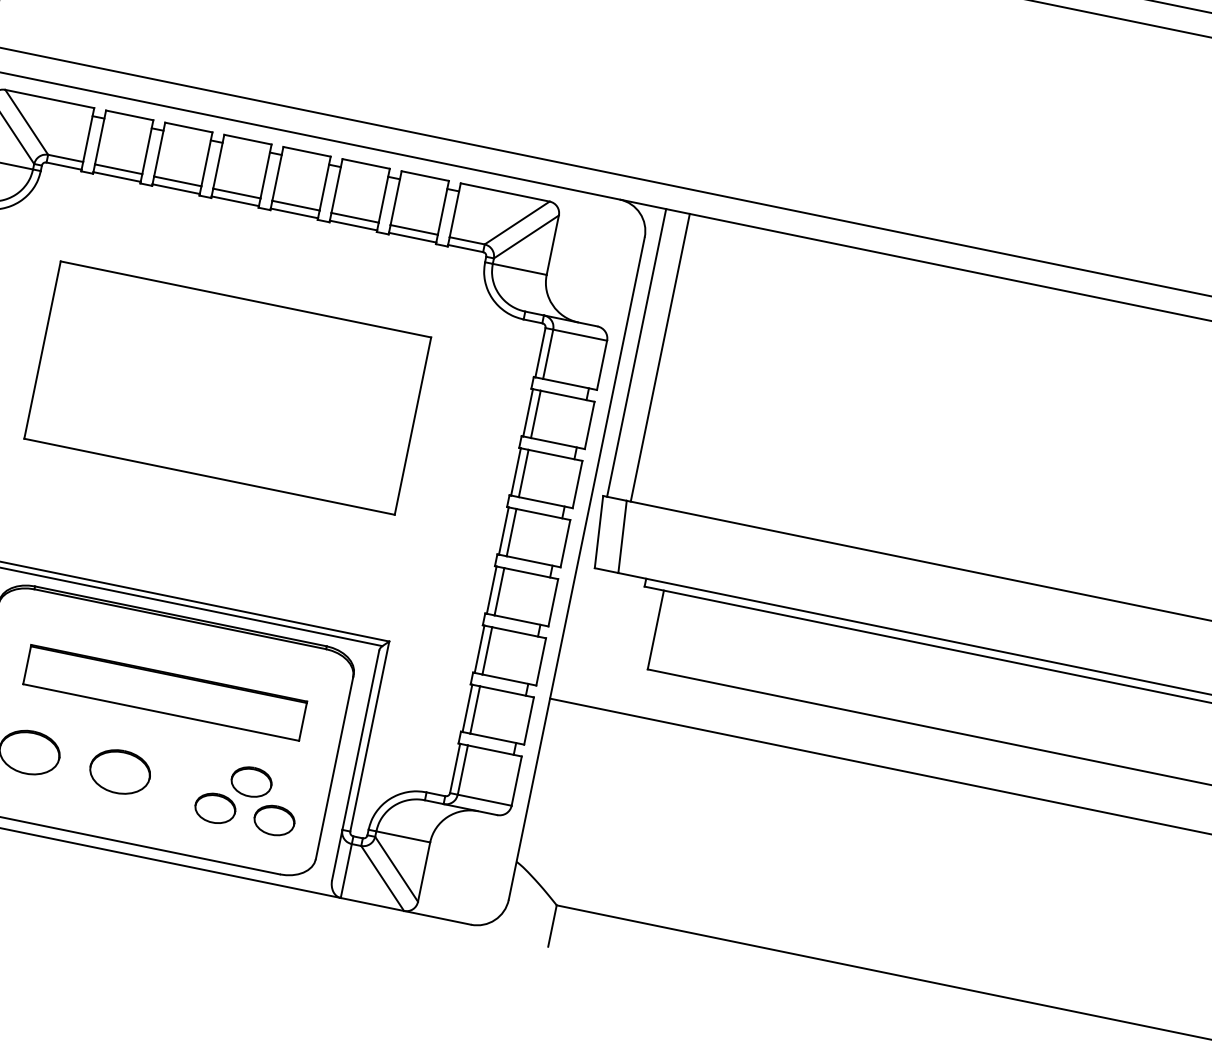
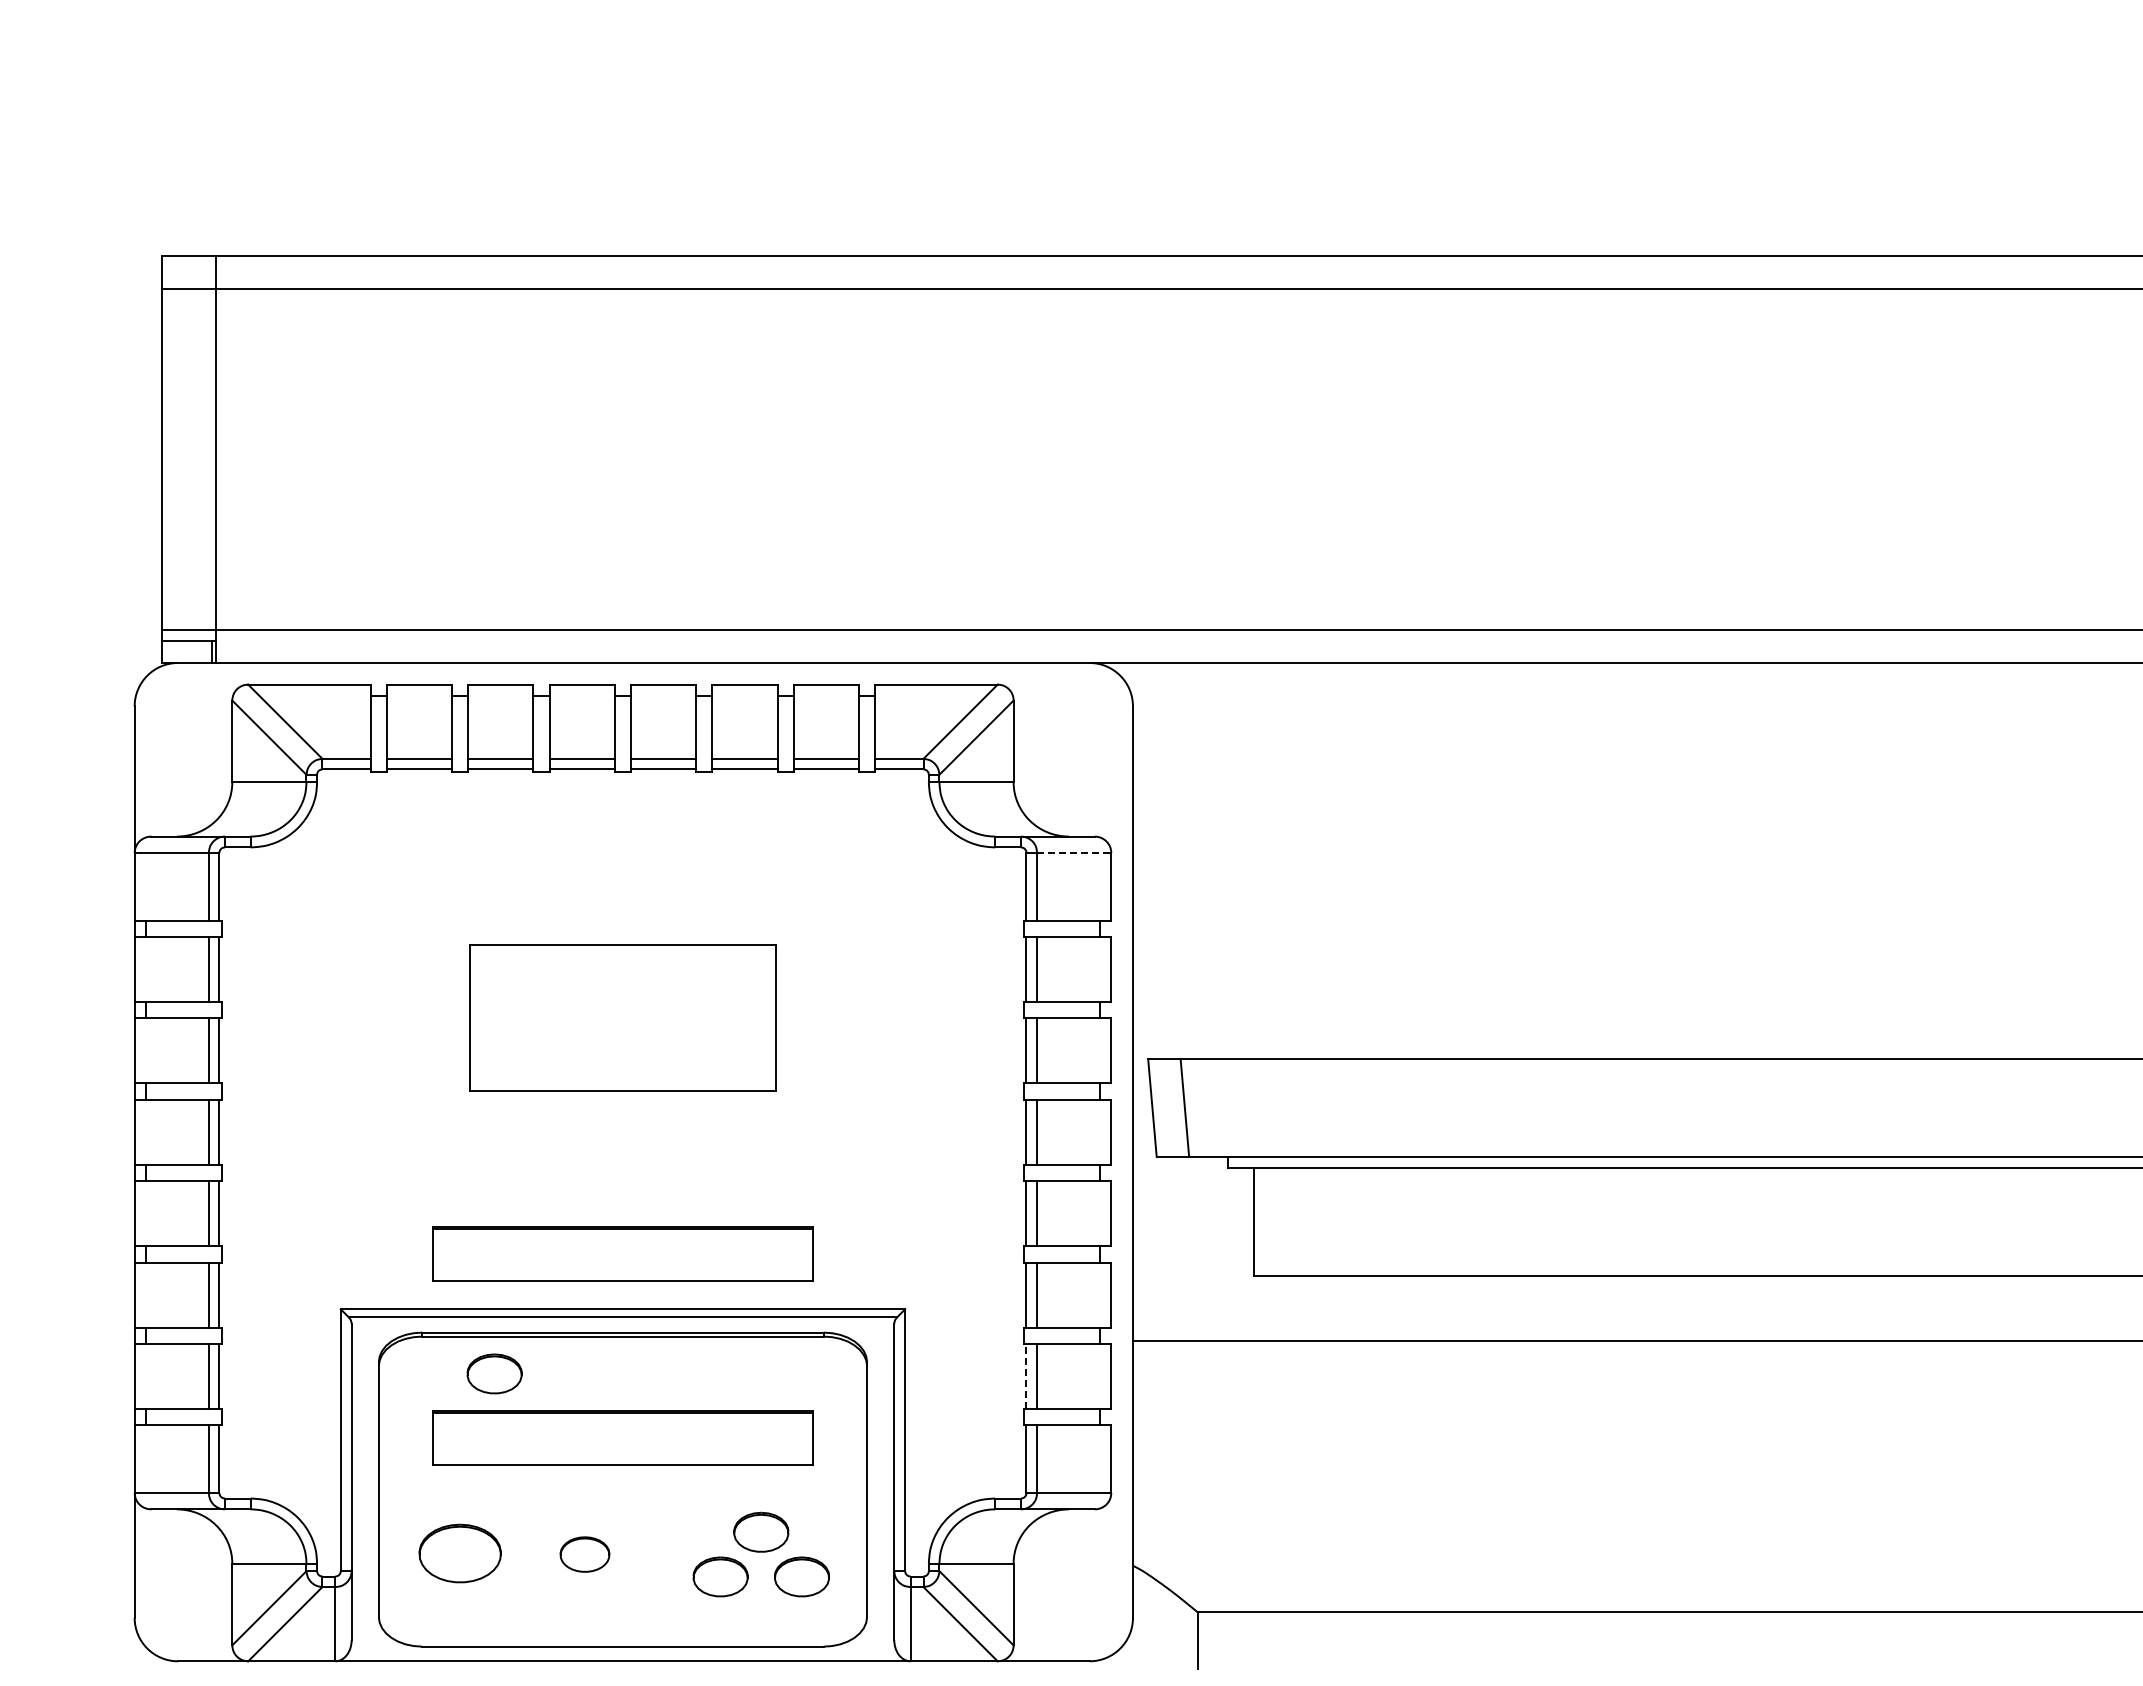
line: (580, 334) -> (1074, 852), solid -> dashed
line: (636, 352) -> (1153, 860), removed
line: (660, 357) -> (1186, 860), removed
part: (227, 387) -> (622, 1017), size x0.6
part: (192, 558) -> (622, 1253), added
part: (81, 626) -> (494, 1373), added
line: (467, 708) -> (1026, 1376), solid -> dashed
part: (119, 771) -> (584, 1554), size x0.6

